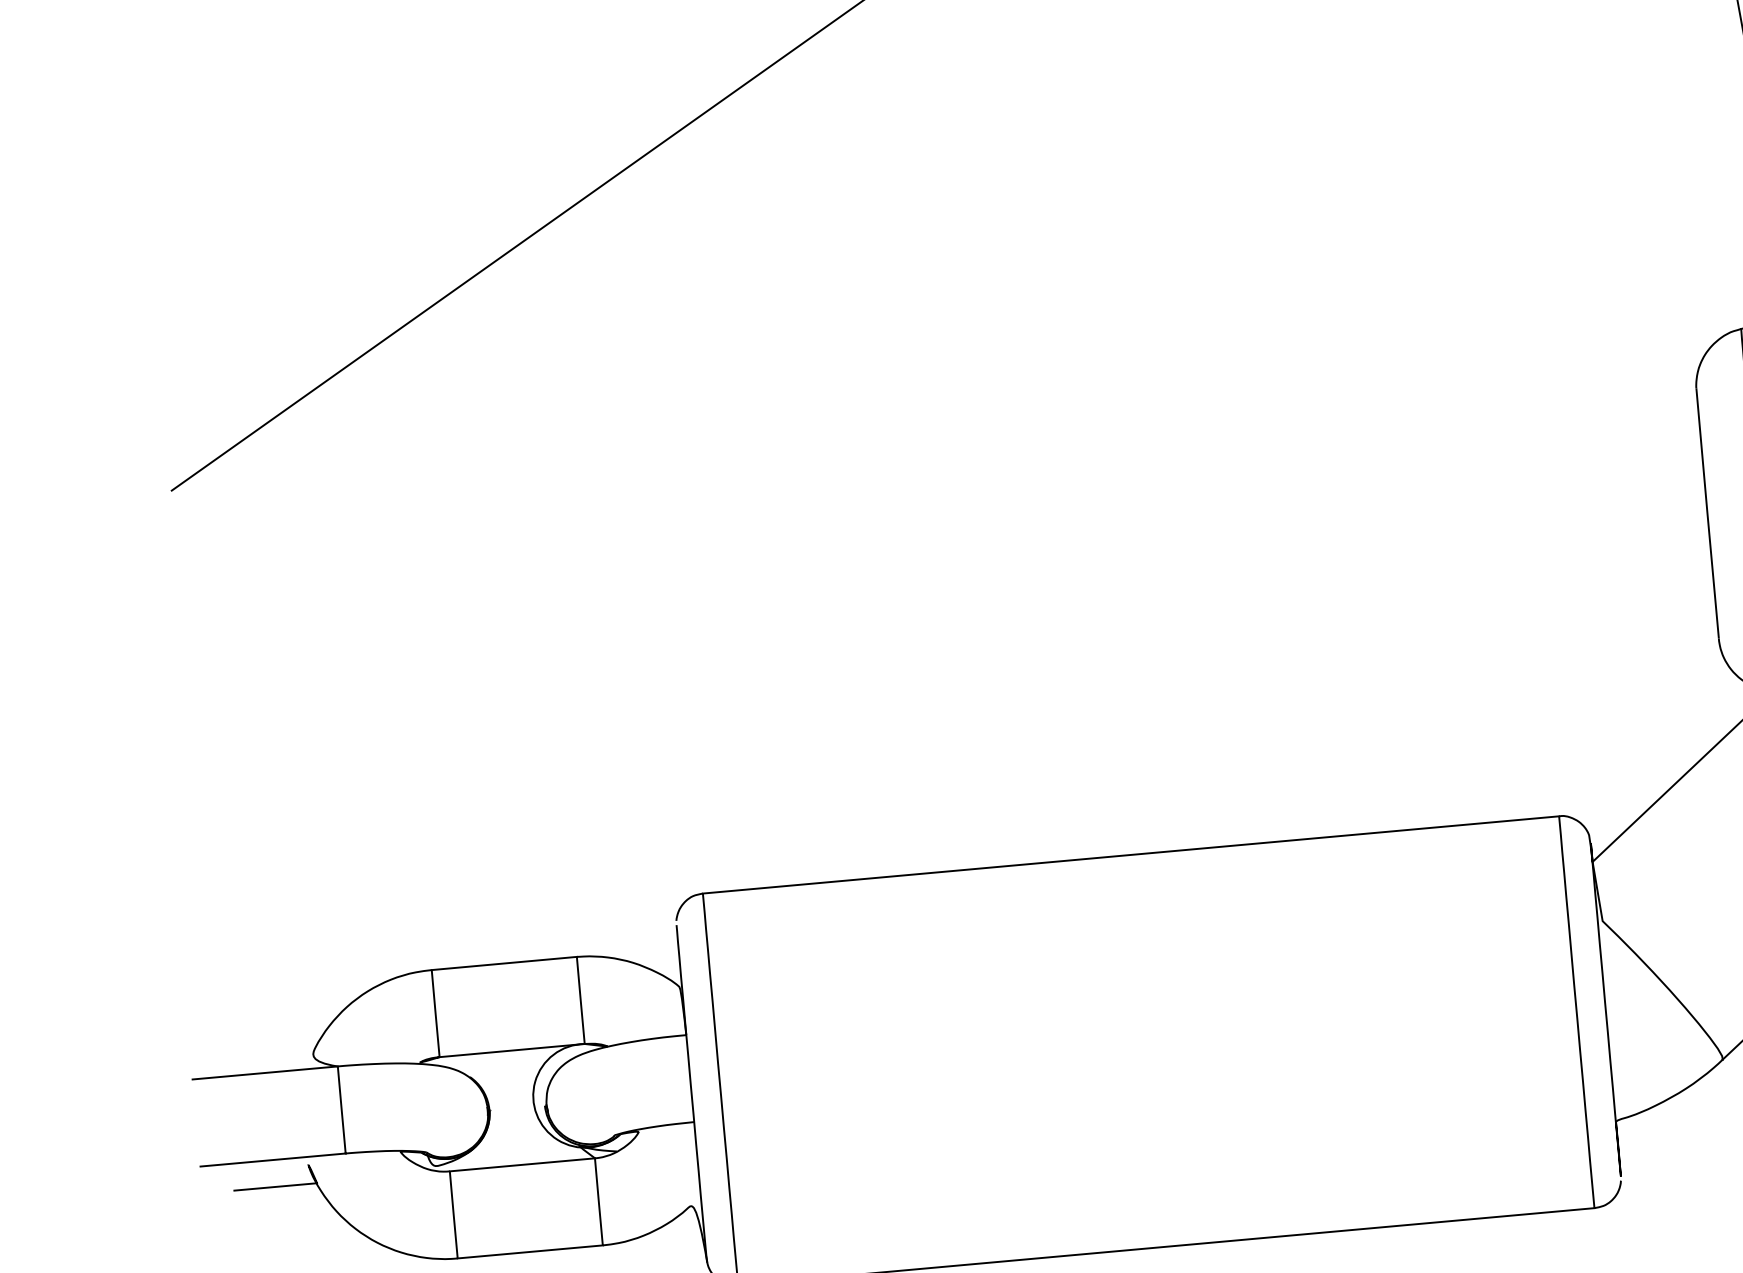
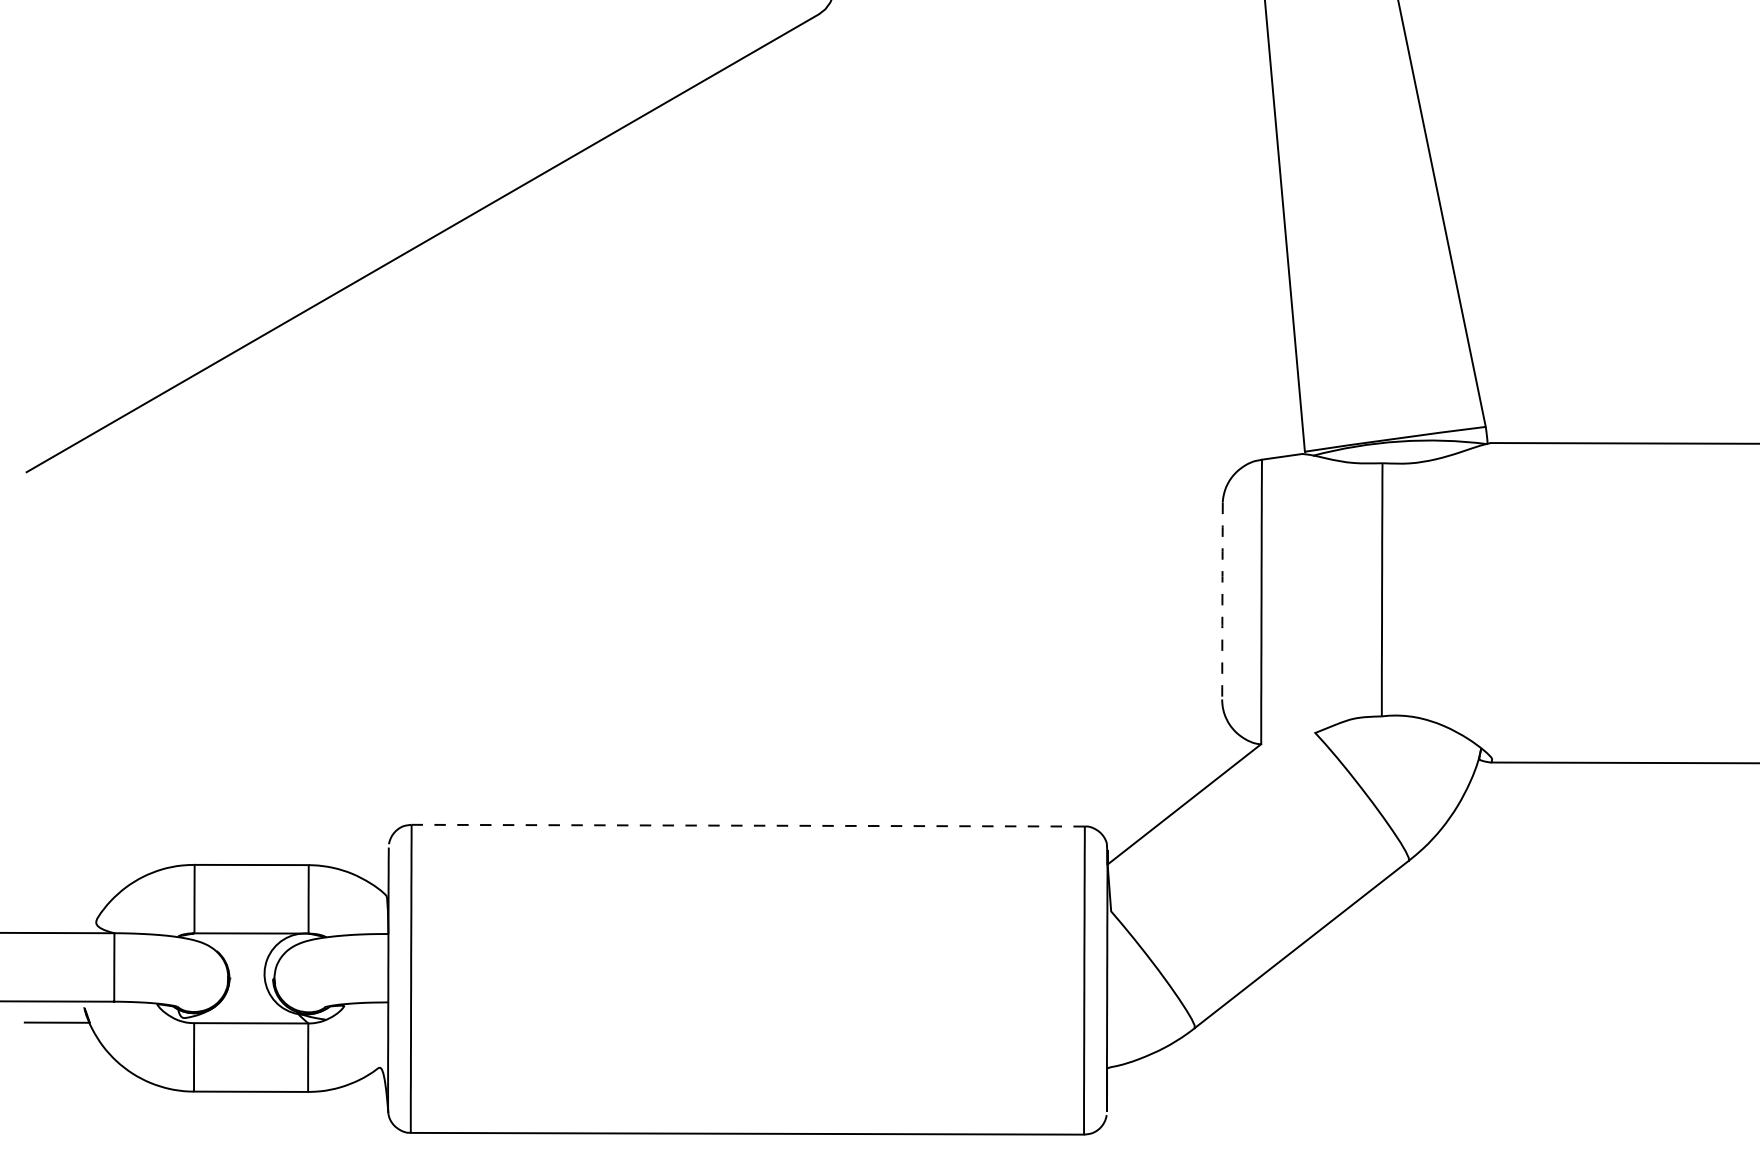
arc: (1707, 513) -> (1222, 601), solid -> dashed
line: (1131, 854) -> (748, 825), solid -> dashed

